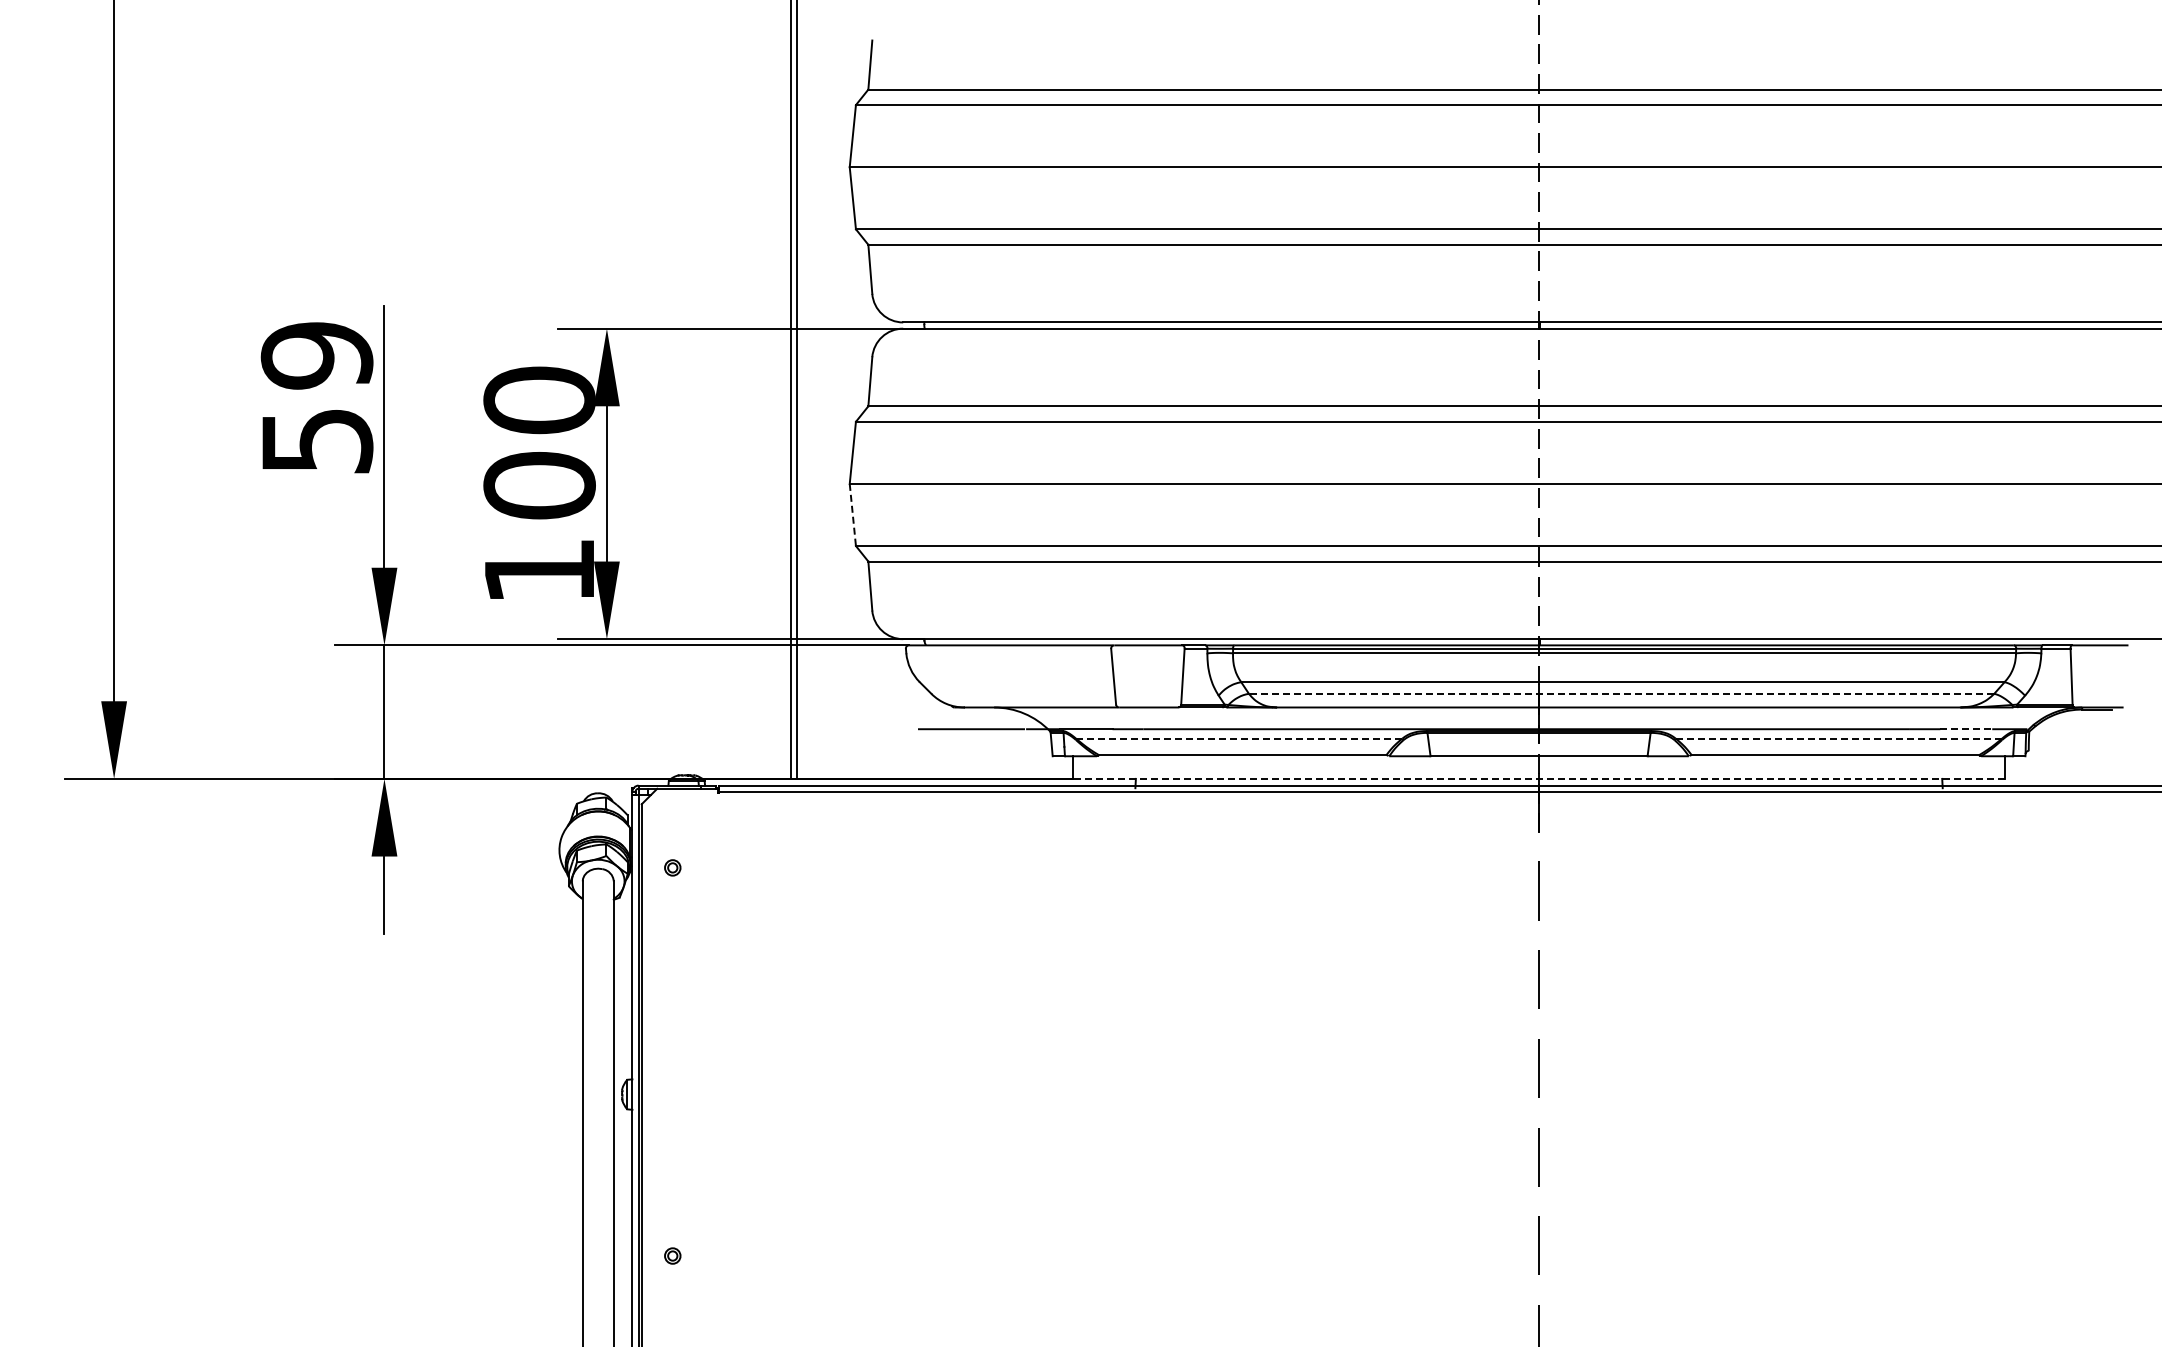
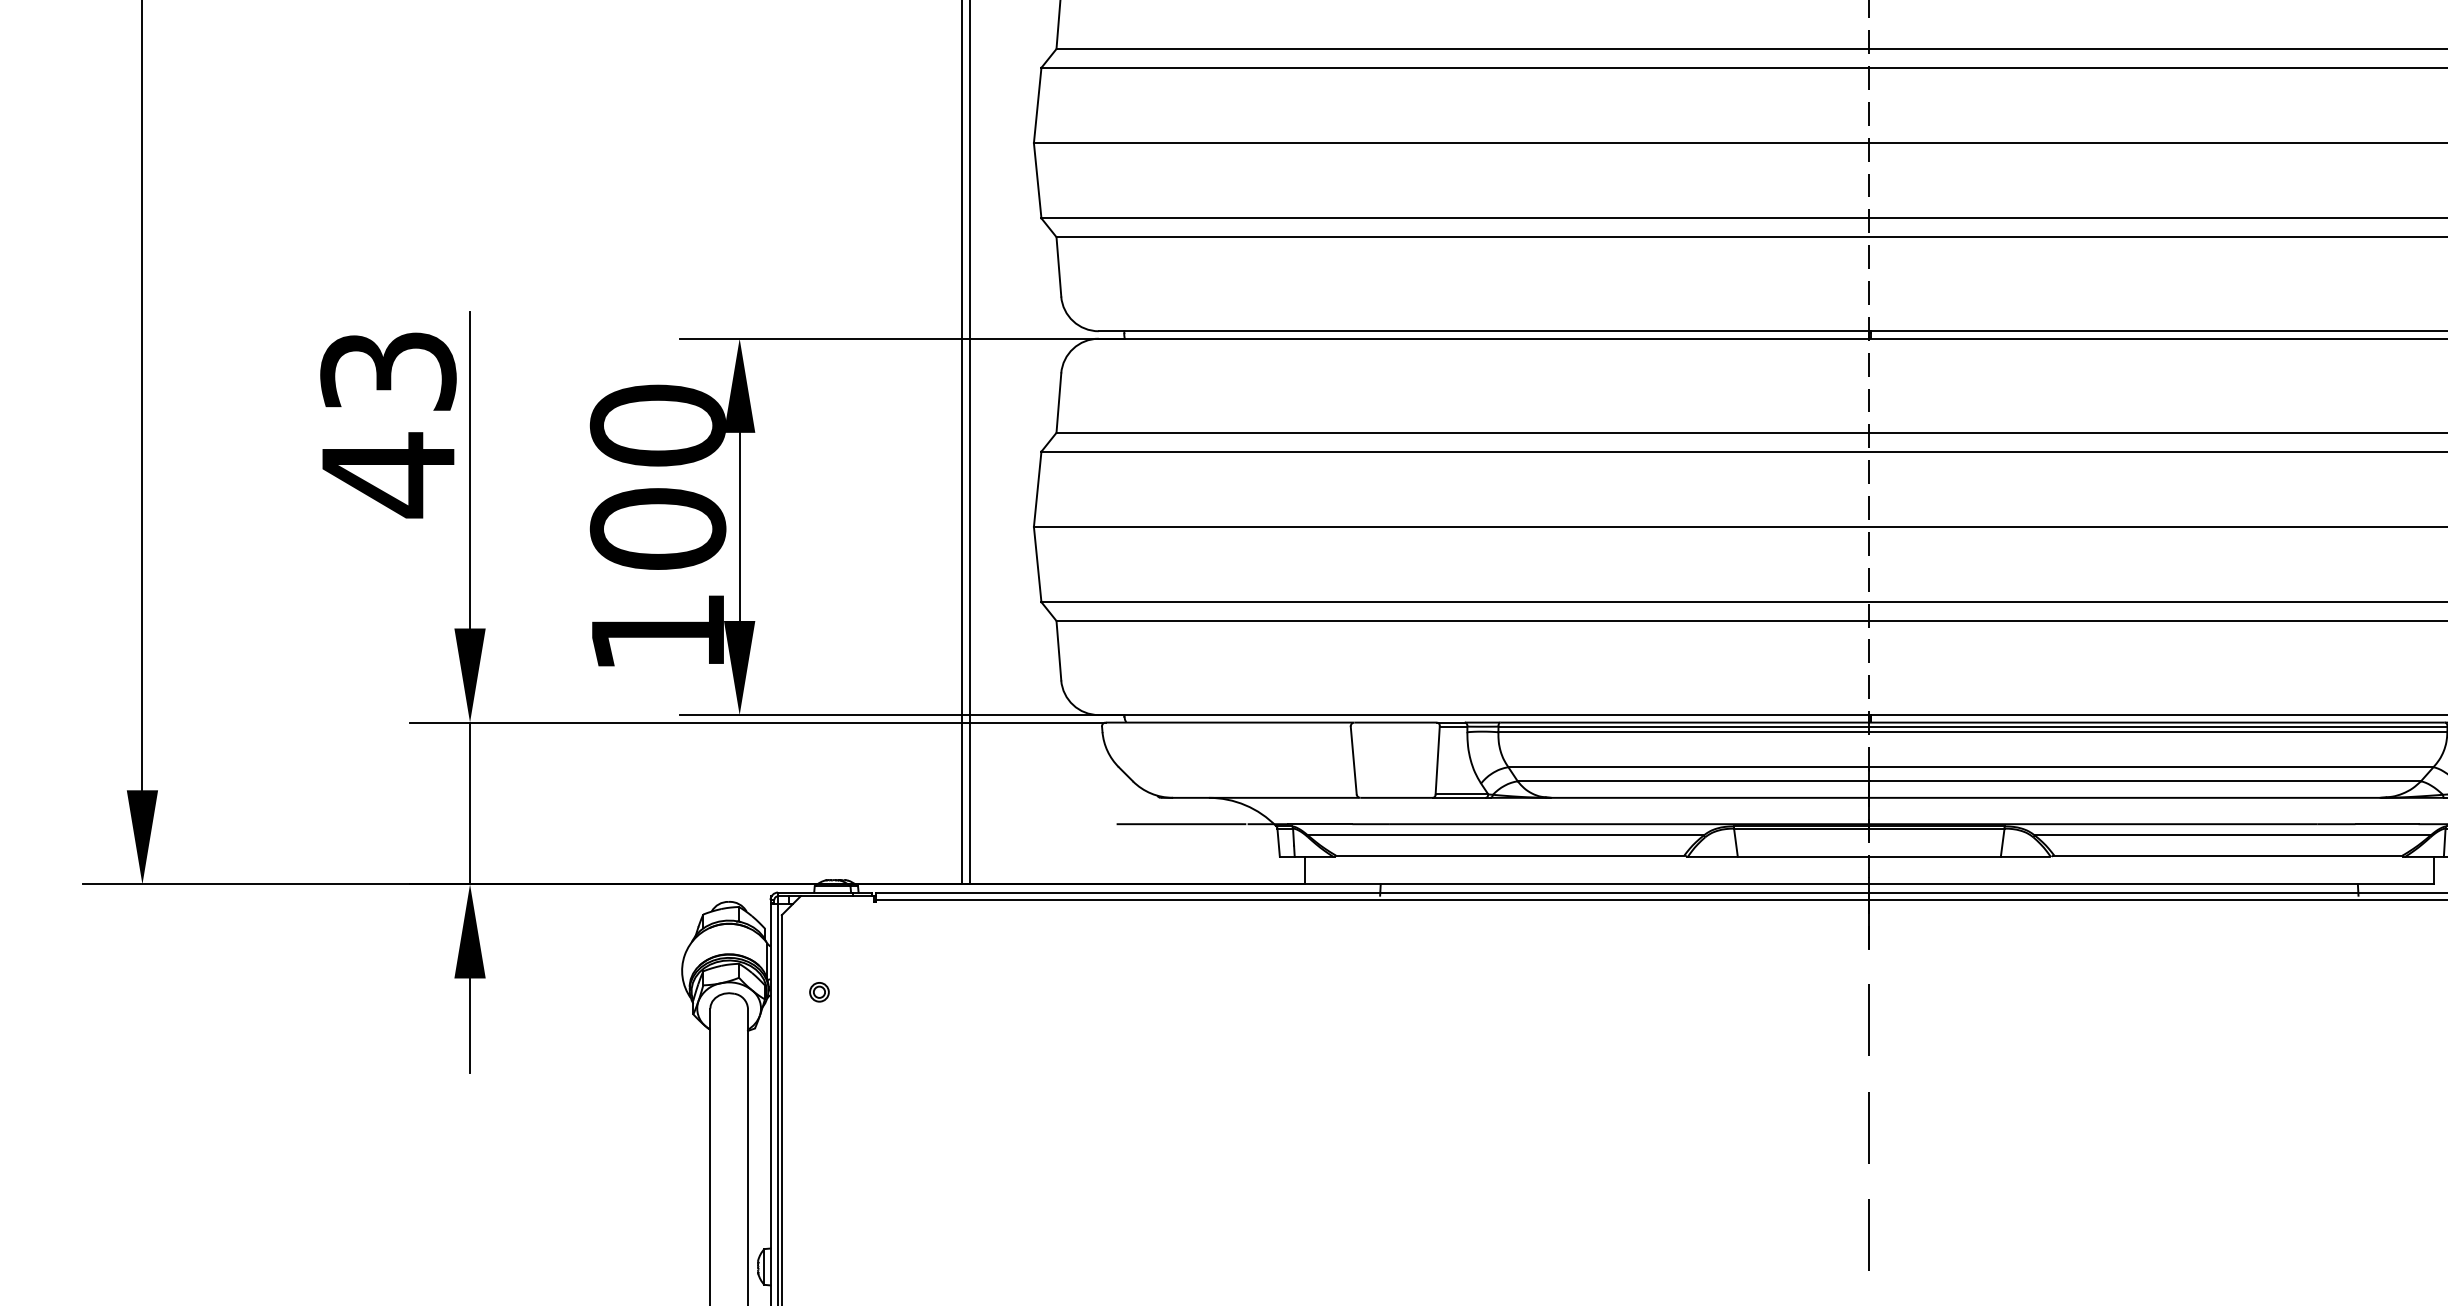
text: (316, 399) -> (387, 424), 59 -> 43
line: (852, 515) -> (1037, 565), dashed -> solid
line: (1621, 693) -> (1969, 780), dashed -> solid
line: (1966, 729) -> (2387, 824), dashed -> solid
line: (1238, 738) -> (1505, 835), dashed -> solid
line: (1838, 738) -> (2232, 835), dashed -> solid
line: (1539, 778) -> (1869, 883), dashed -> solid

